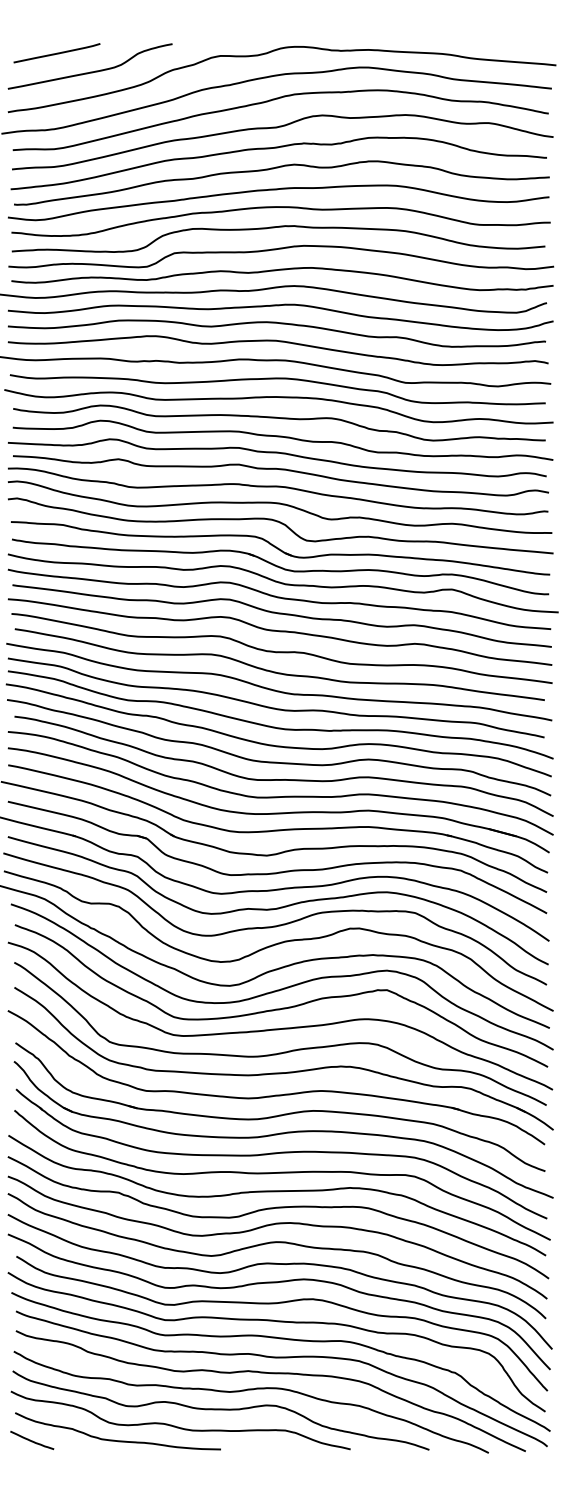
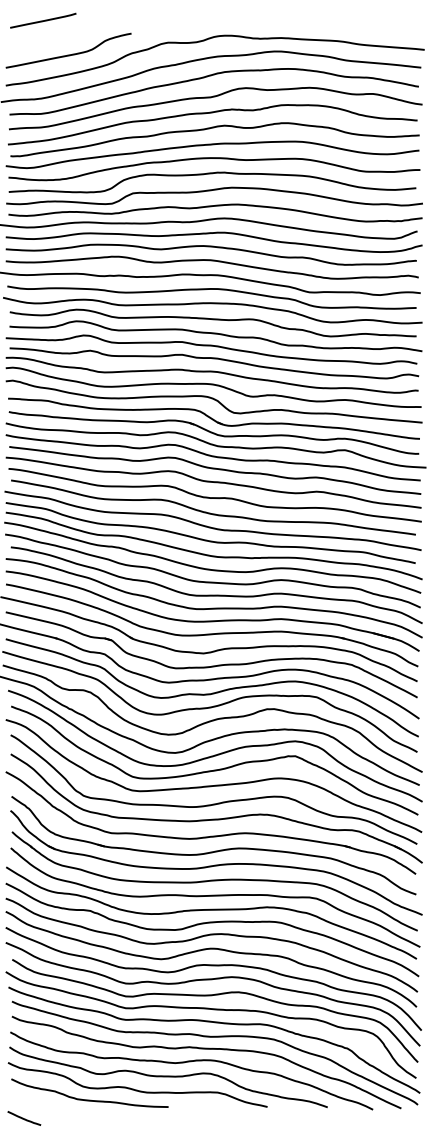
line: (56, 53) -> (42, 20), moved
curve: (32, 1440) -> (24, 1118), moved

